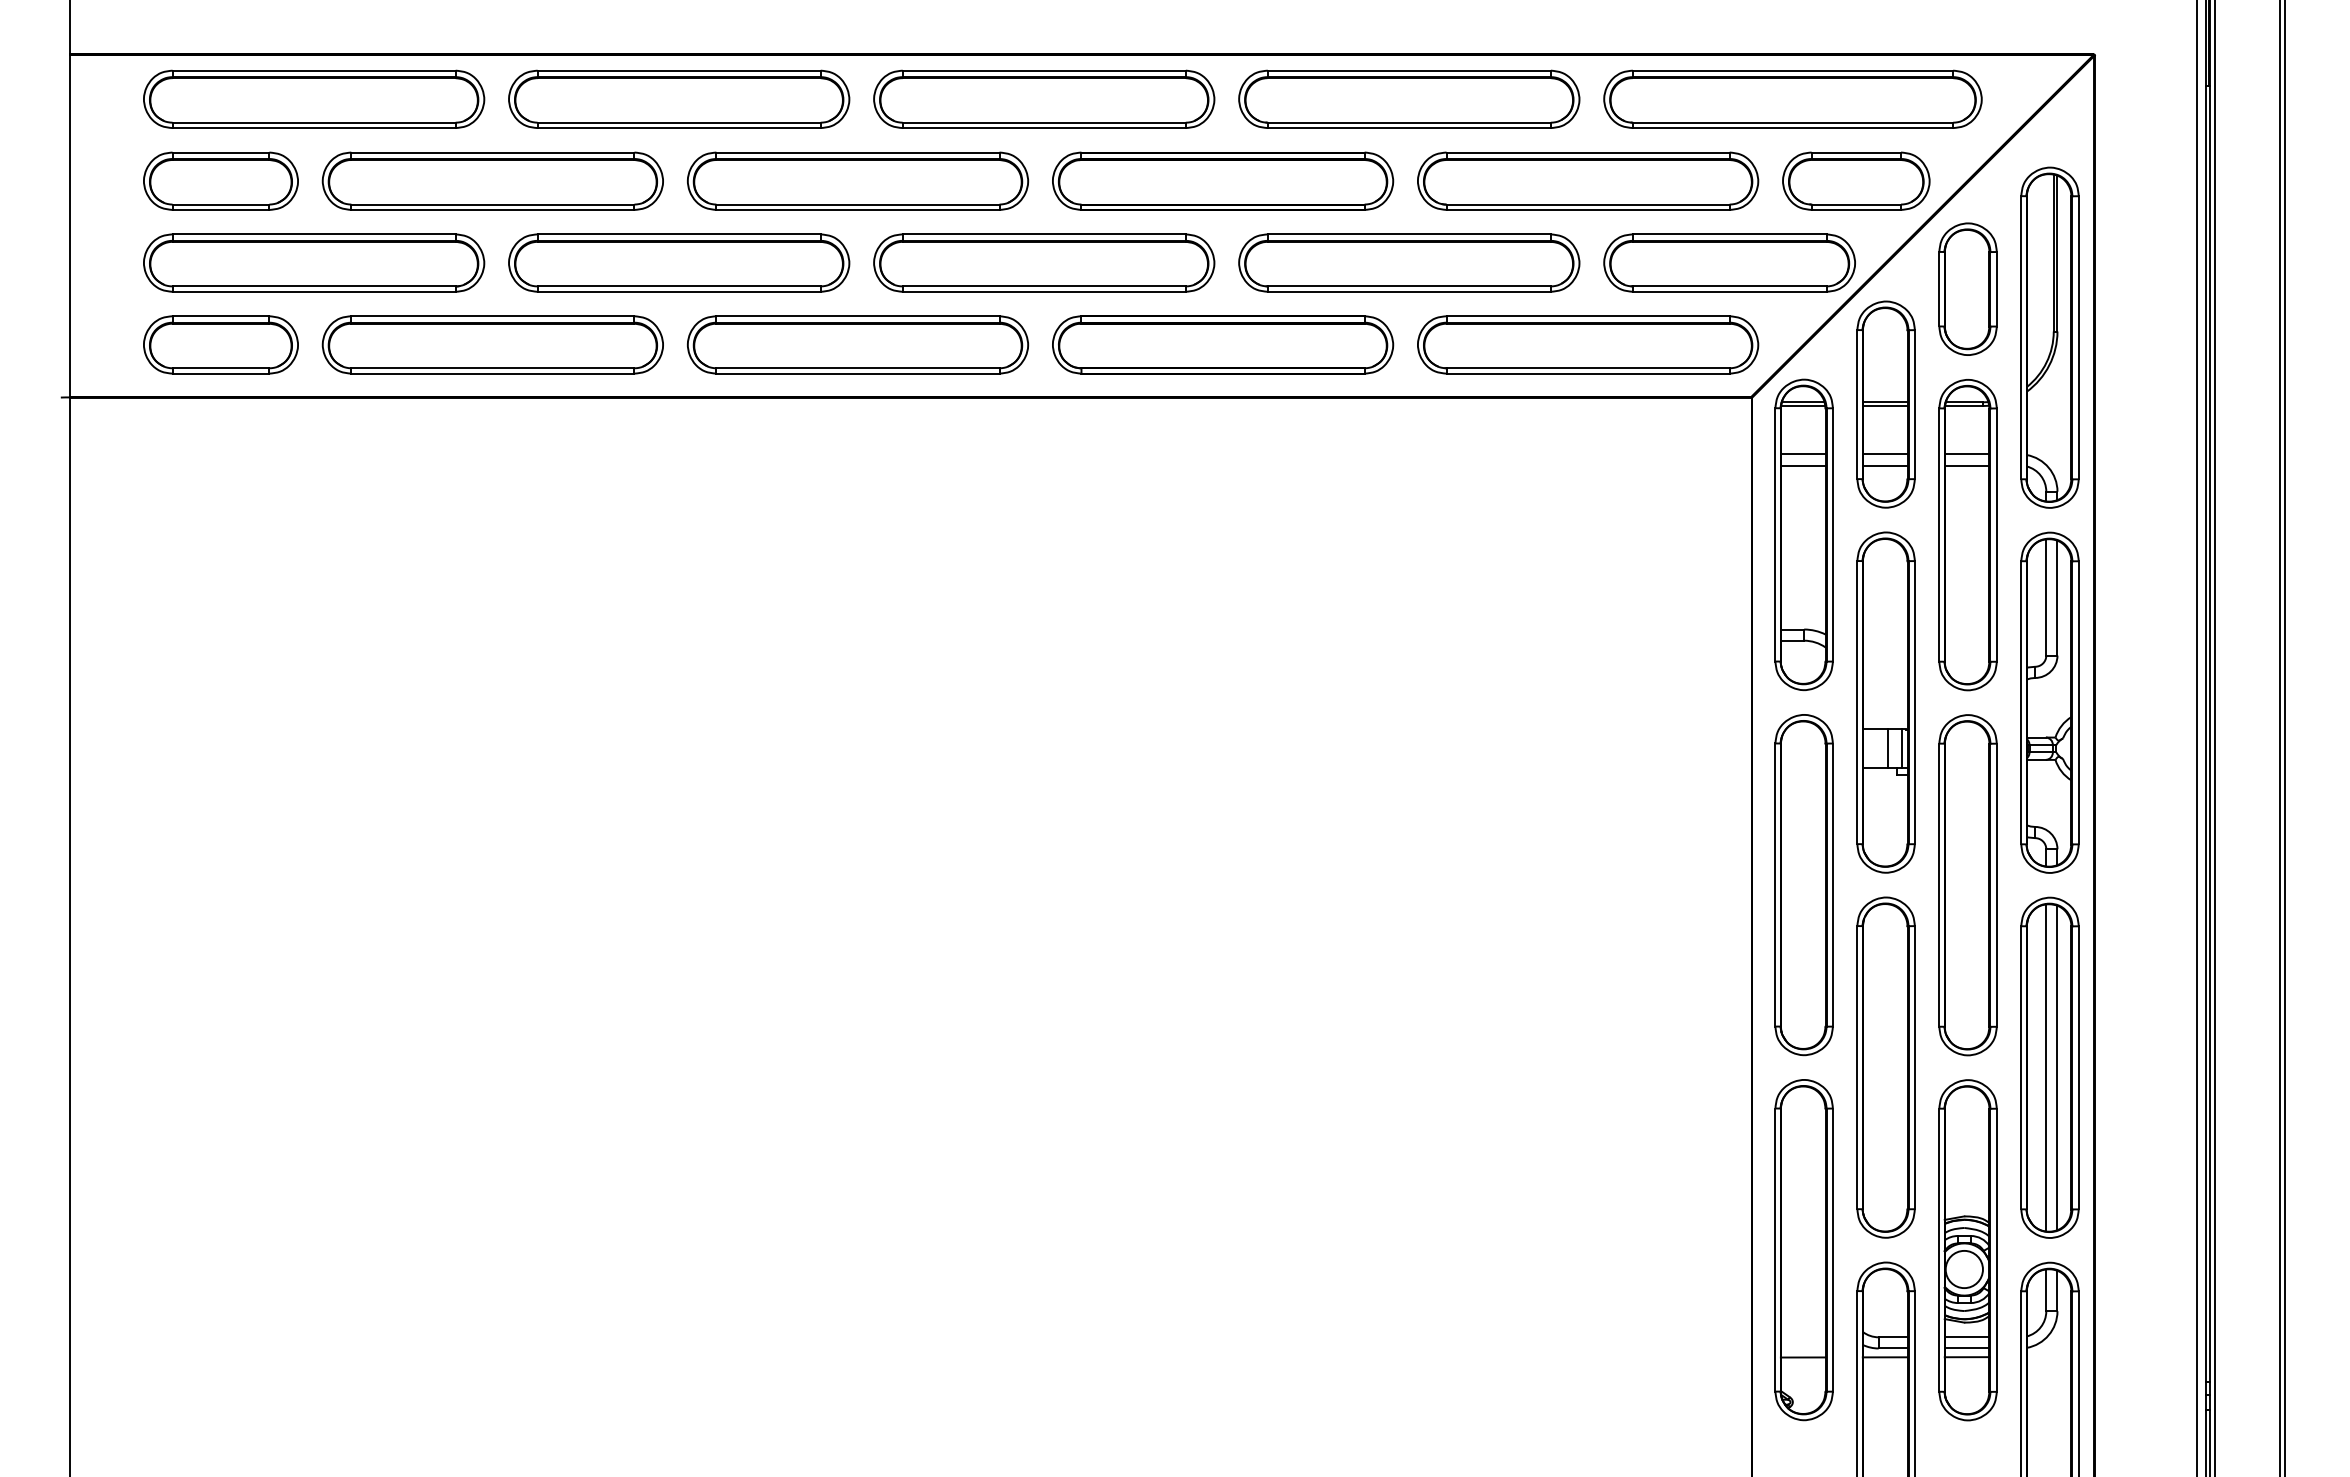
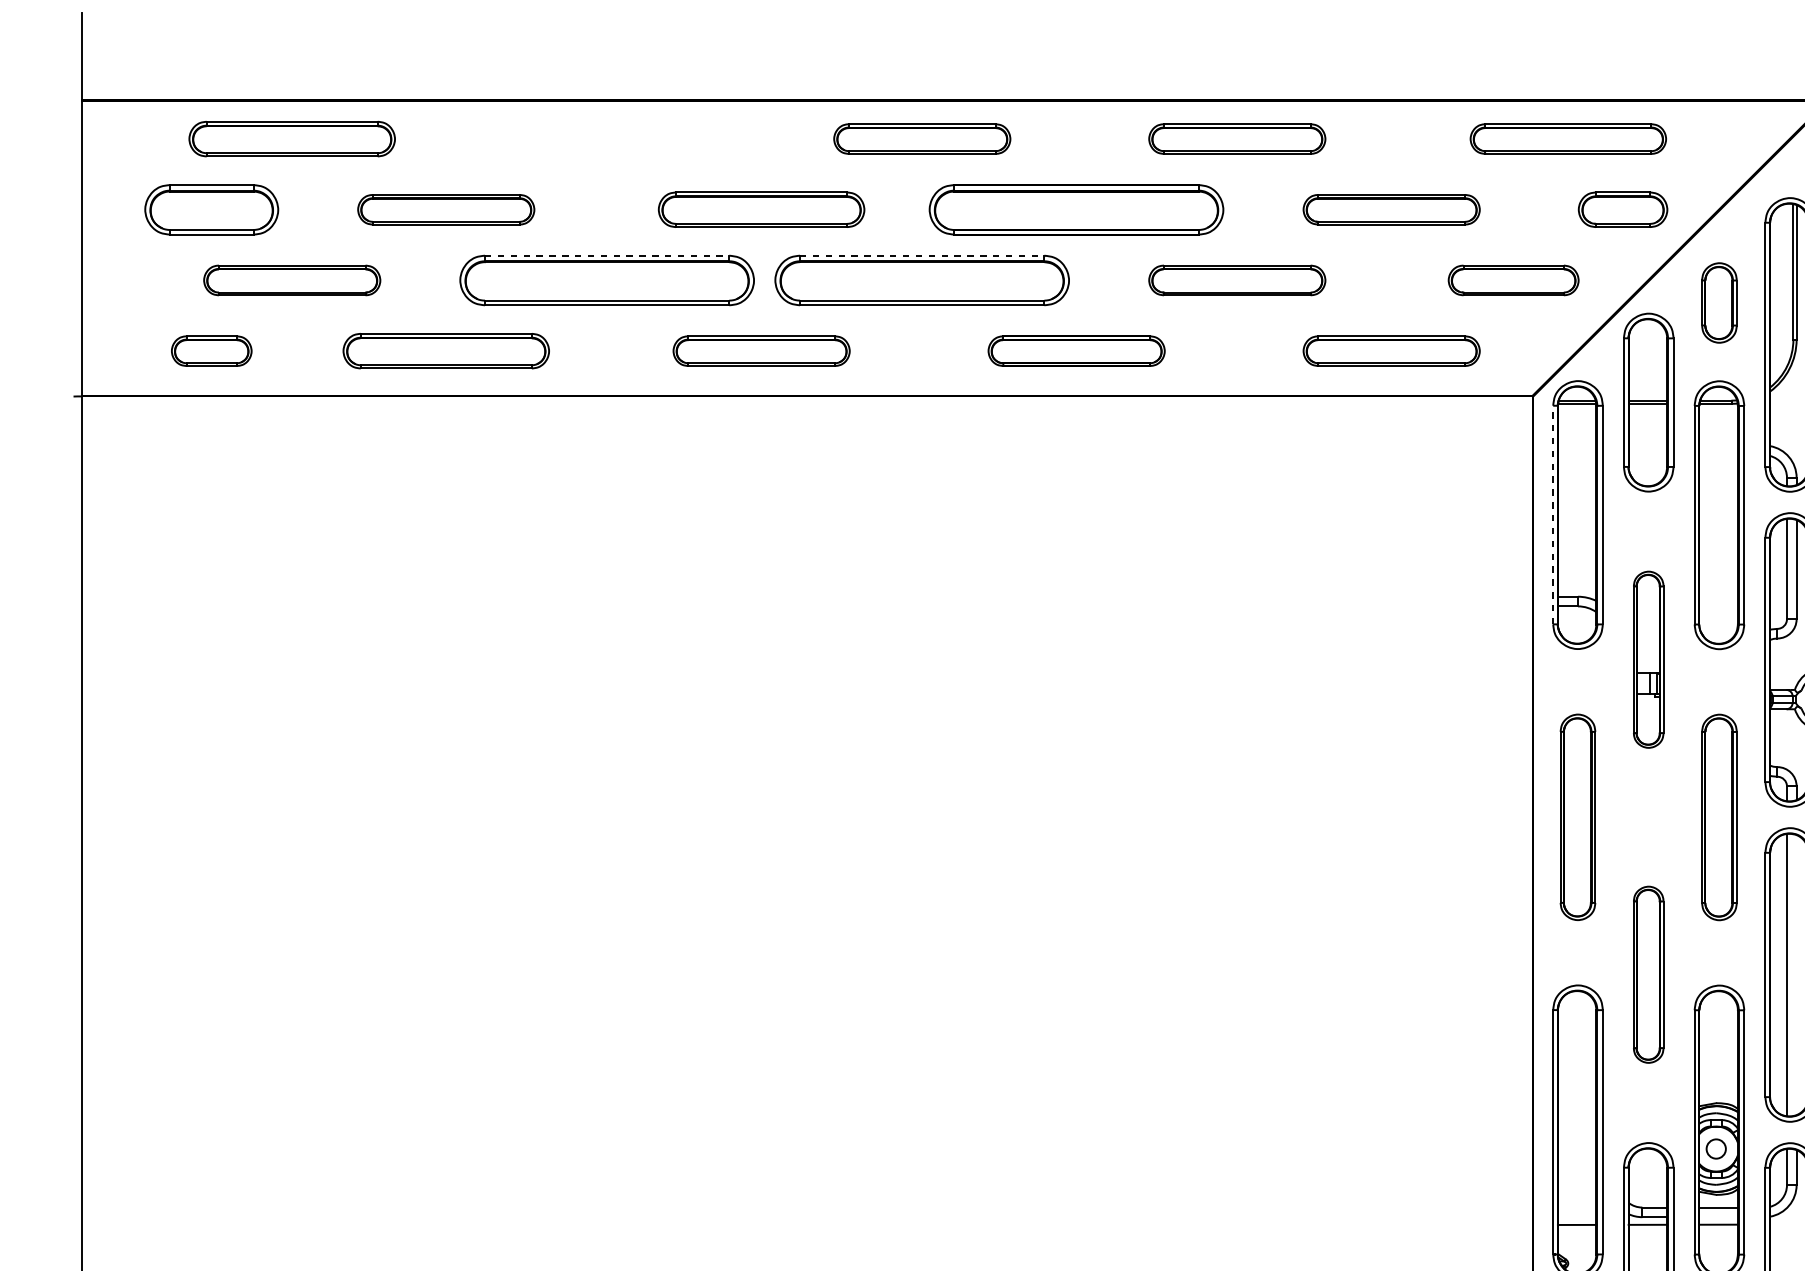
part: (314, 98) -> (292, 138), size x0.7
part: (679, 98) -> (607, 138), removed
part: (1044, 98) -> (922, 138), size x0.6
part: (1409, 98) -> (1237, 138), size x0.6
part: (1792, 98) -> (1567, 138), size x0.6
part: (492, 180) -> (446, 209), size x0.6
part: (858, 180) -> (761, 209), size x0.7
part: (1588, 180) -> (1391, 209), size x0.6
part: (1856, 180) -> (1623, 209), size x0.7
line: (679, 234) -> (607, 255), solid -> dashed
line: (1044, 234) -> (922, 255), solid -> dashed
part: (314, 262) -> (292, 279), size x0.6
part: (1409, 262) -> (1237, 279), size x0.6
part: (1729, 262) -> (1513, 279), size x0.6
part: (1967, 288) -> (1718, 302), size x0.7
part: (220, 344) -> (211, 350), size x0.6
part: (492, 344) -> (446, 350), size x0.7
part: (858, 344) -> (761, 350), size x0.6
part: (1223, 344) -> (1076, 350), size x0.6
part: (1588, 344) -> (1391, 350), size x0.6
line: (1802, 454) -> (1576, 445), removed
line: (1884, 454) -> (1647, 445), removed
line: (1966, 454) -> (1718, 445), removed
line: (1802, 465) -> (1576, 455), removed
line: (1884, 465) -> (1647, 455), removed
line: (1966, 465) -> (1718, 455), removed
line: (1775, 534) -> (1553, 514), solid -> dashed
part: (1885, 702) -> (1648, 659), size x0.6
part: (1803, 885) -> (1577, 817), size x0.7
part: (1967, 885) -> (1718, 817), size x0.7
part: (1885, 1067) -> (1648, 974), size x0.6
line: (2057, 1067) -> (1796, 974), removed
circle: (1963, 1269) -> (1715, 1149), size x0.6
line: (1966, 1348) -> (1718, 1217), removed

